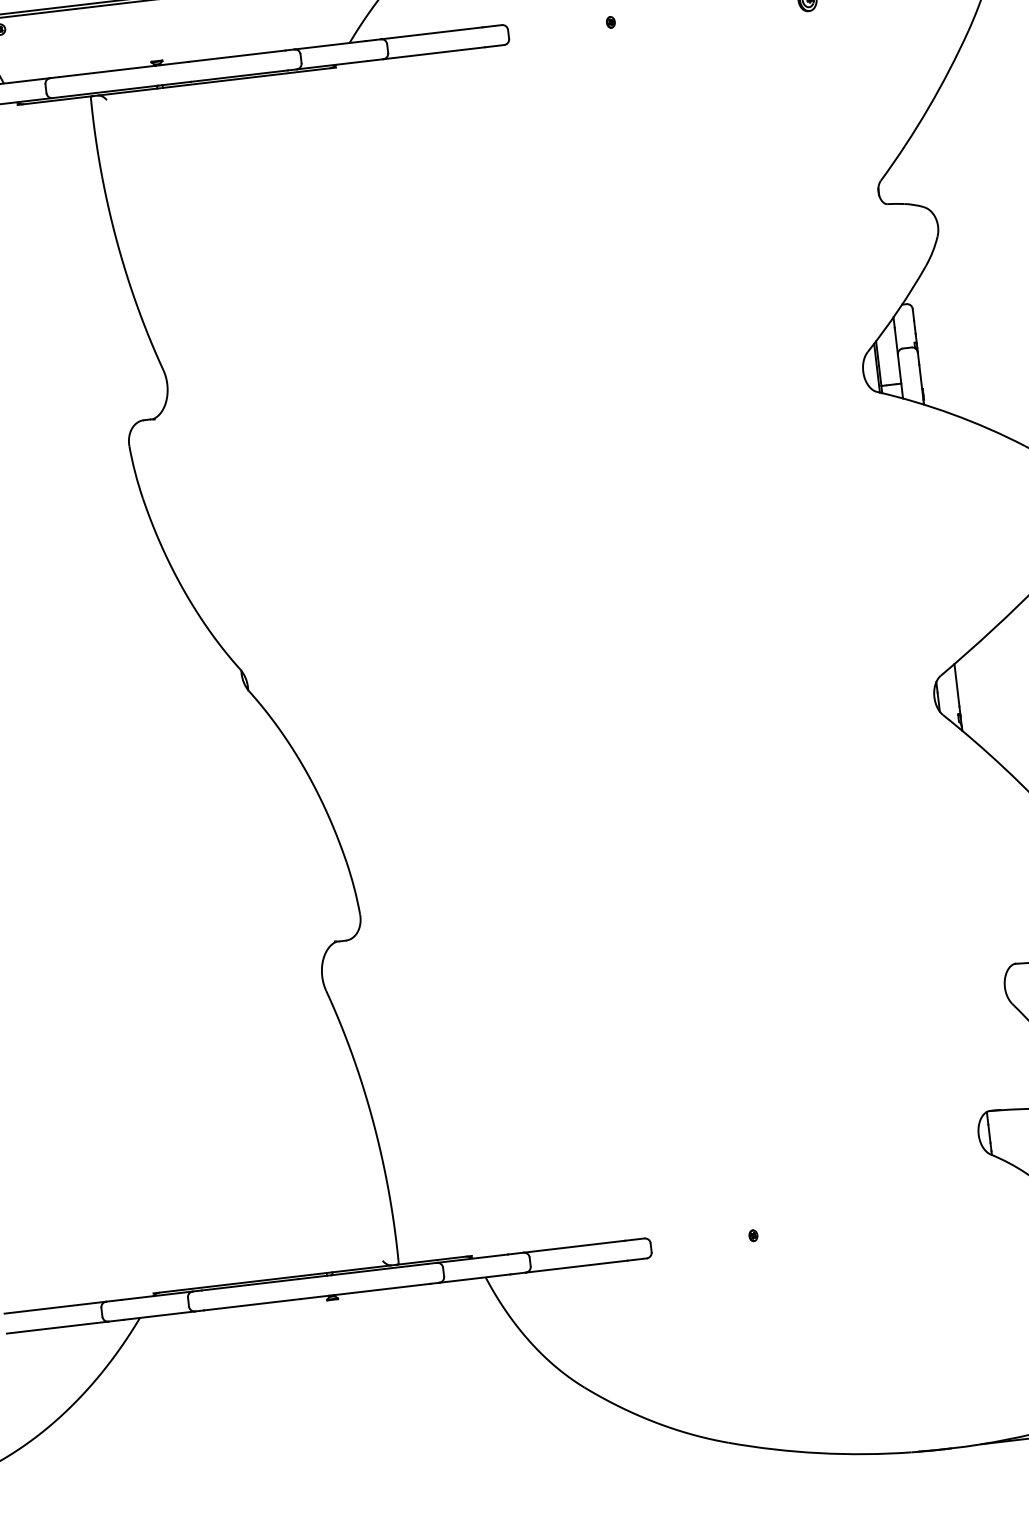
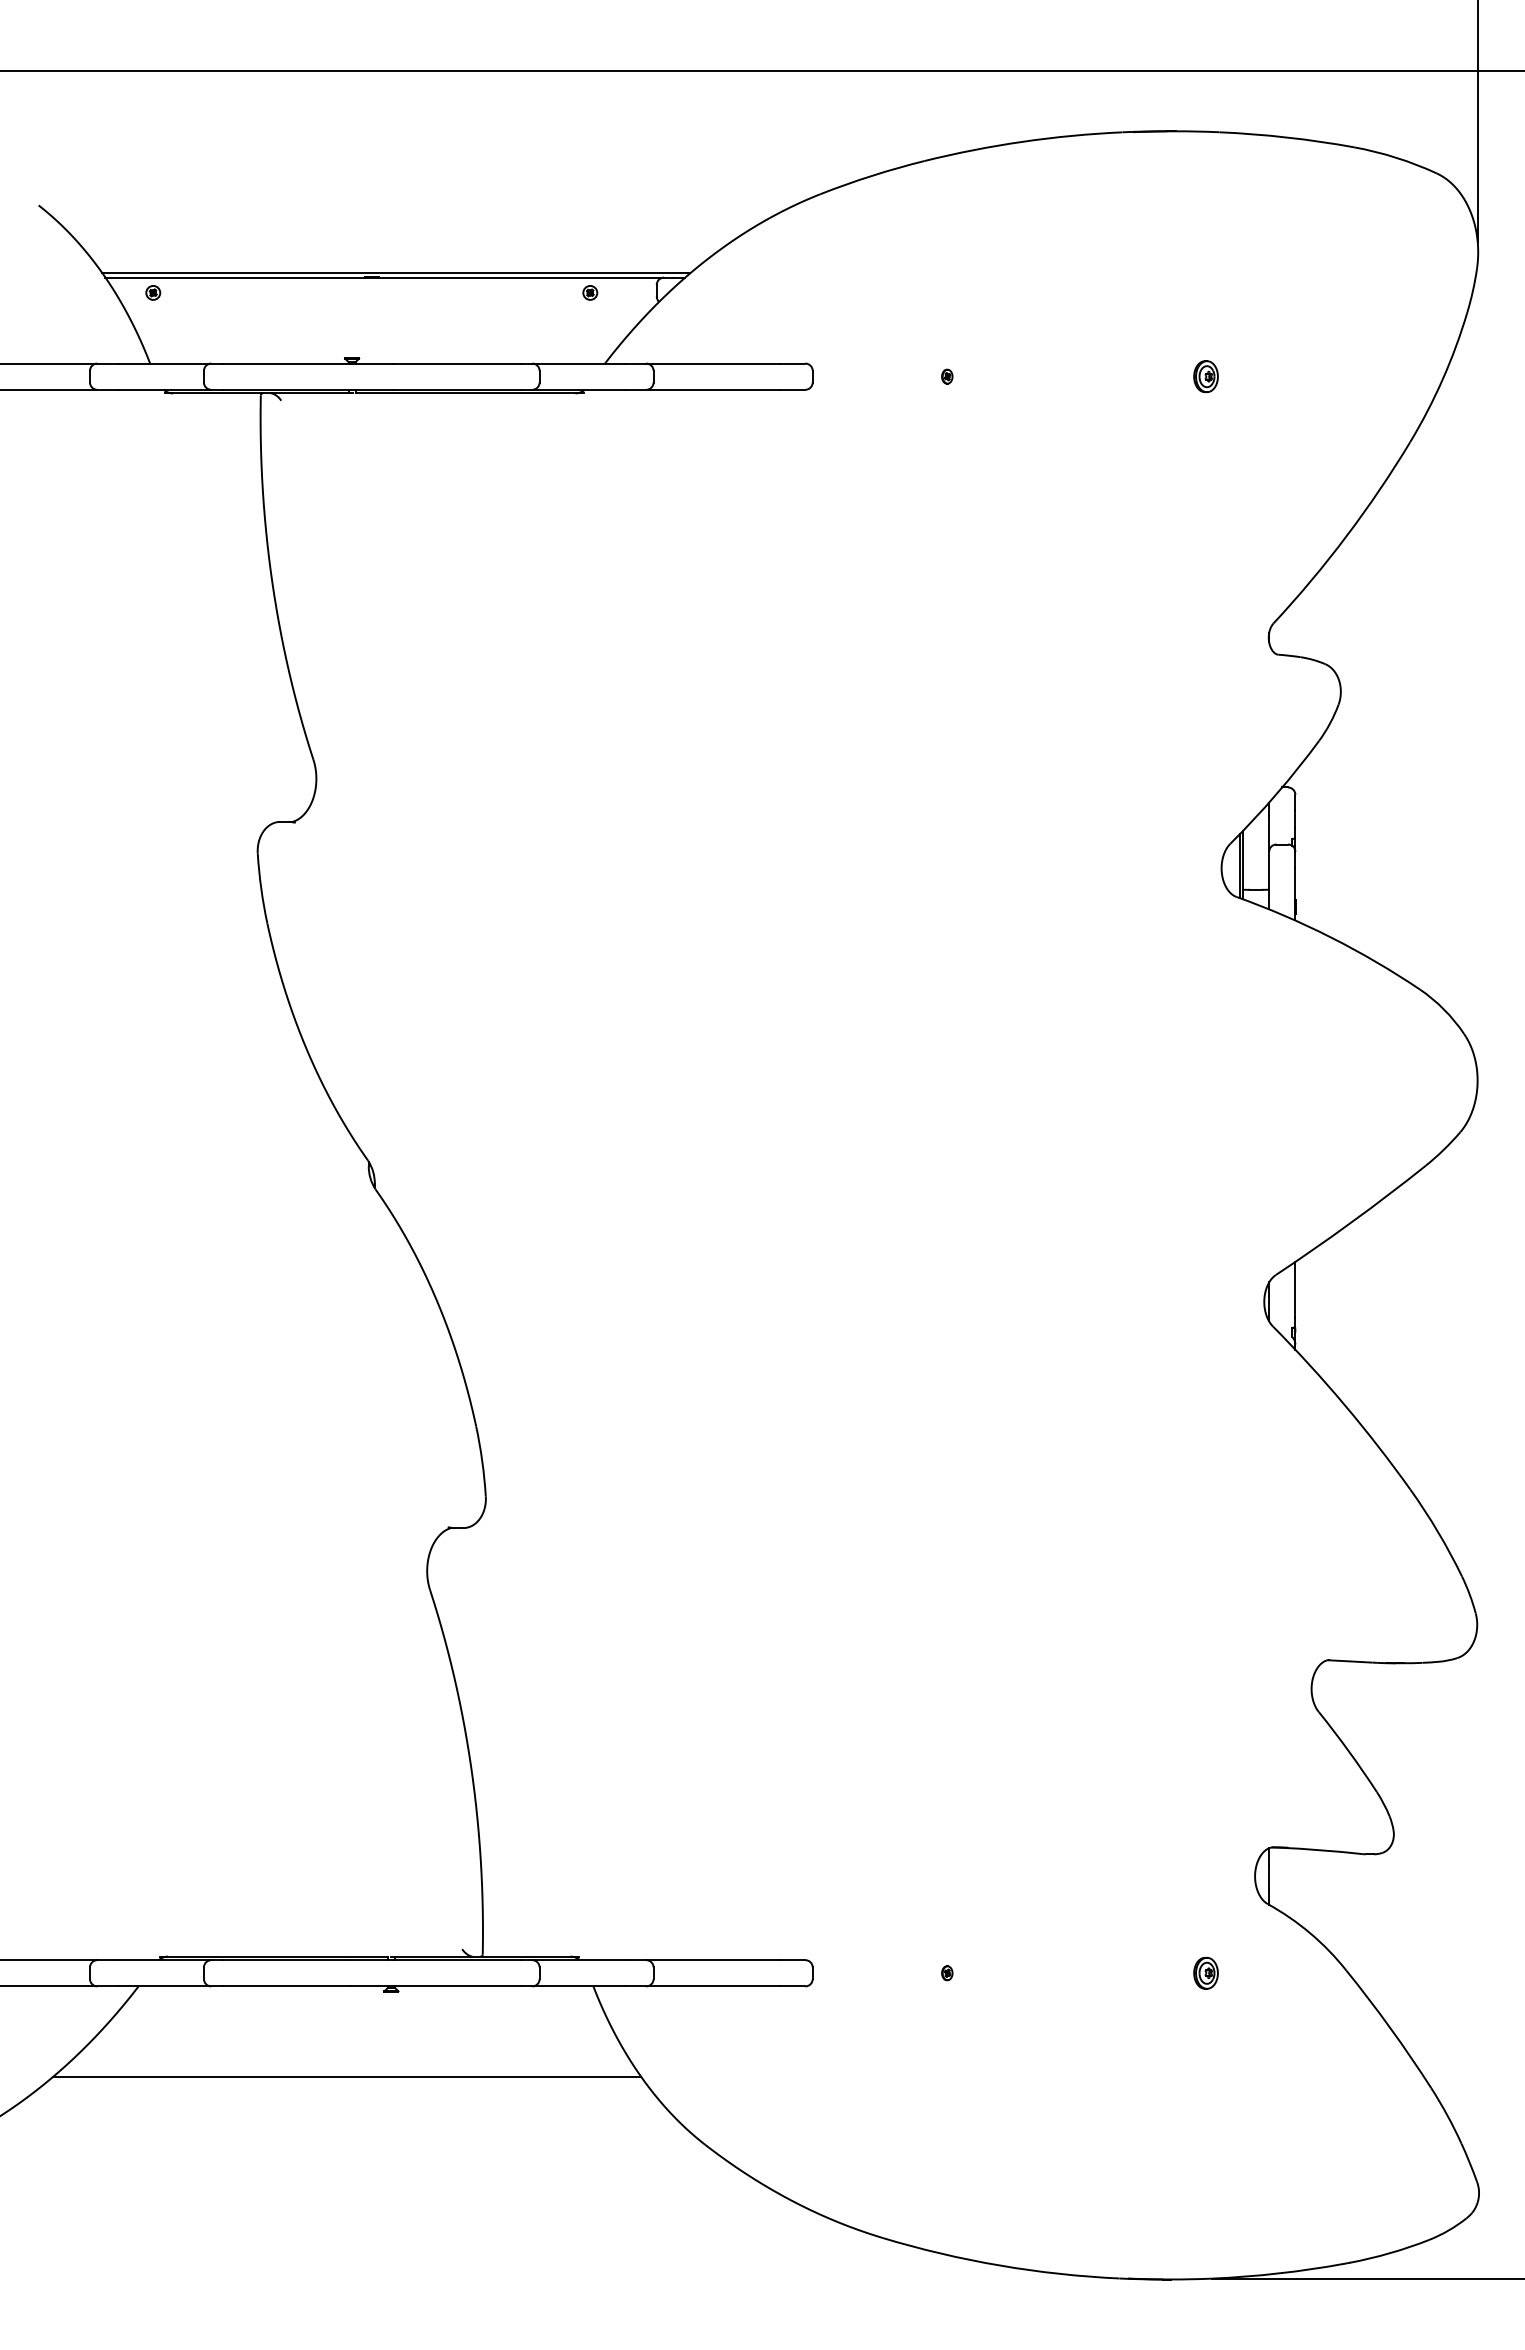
part: (949, 1212) -> (1205, 1972), added
line: (306, 1367) -> (347, 2076), added

